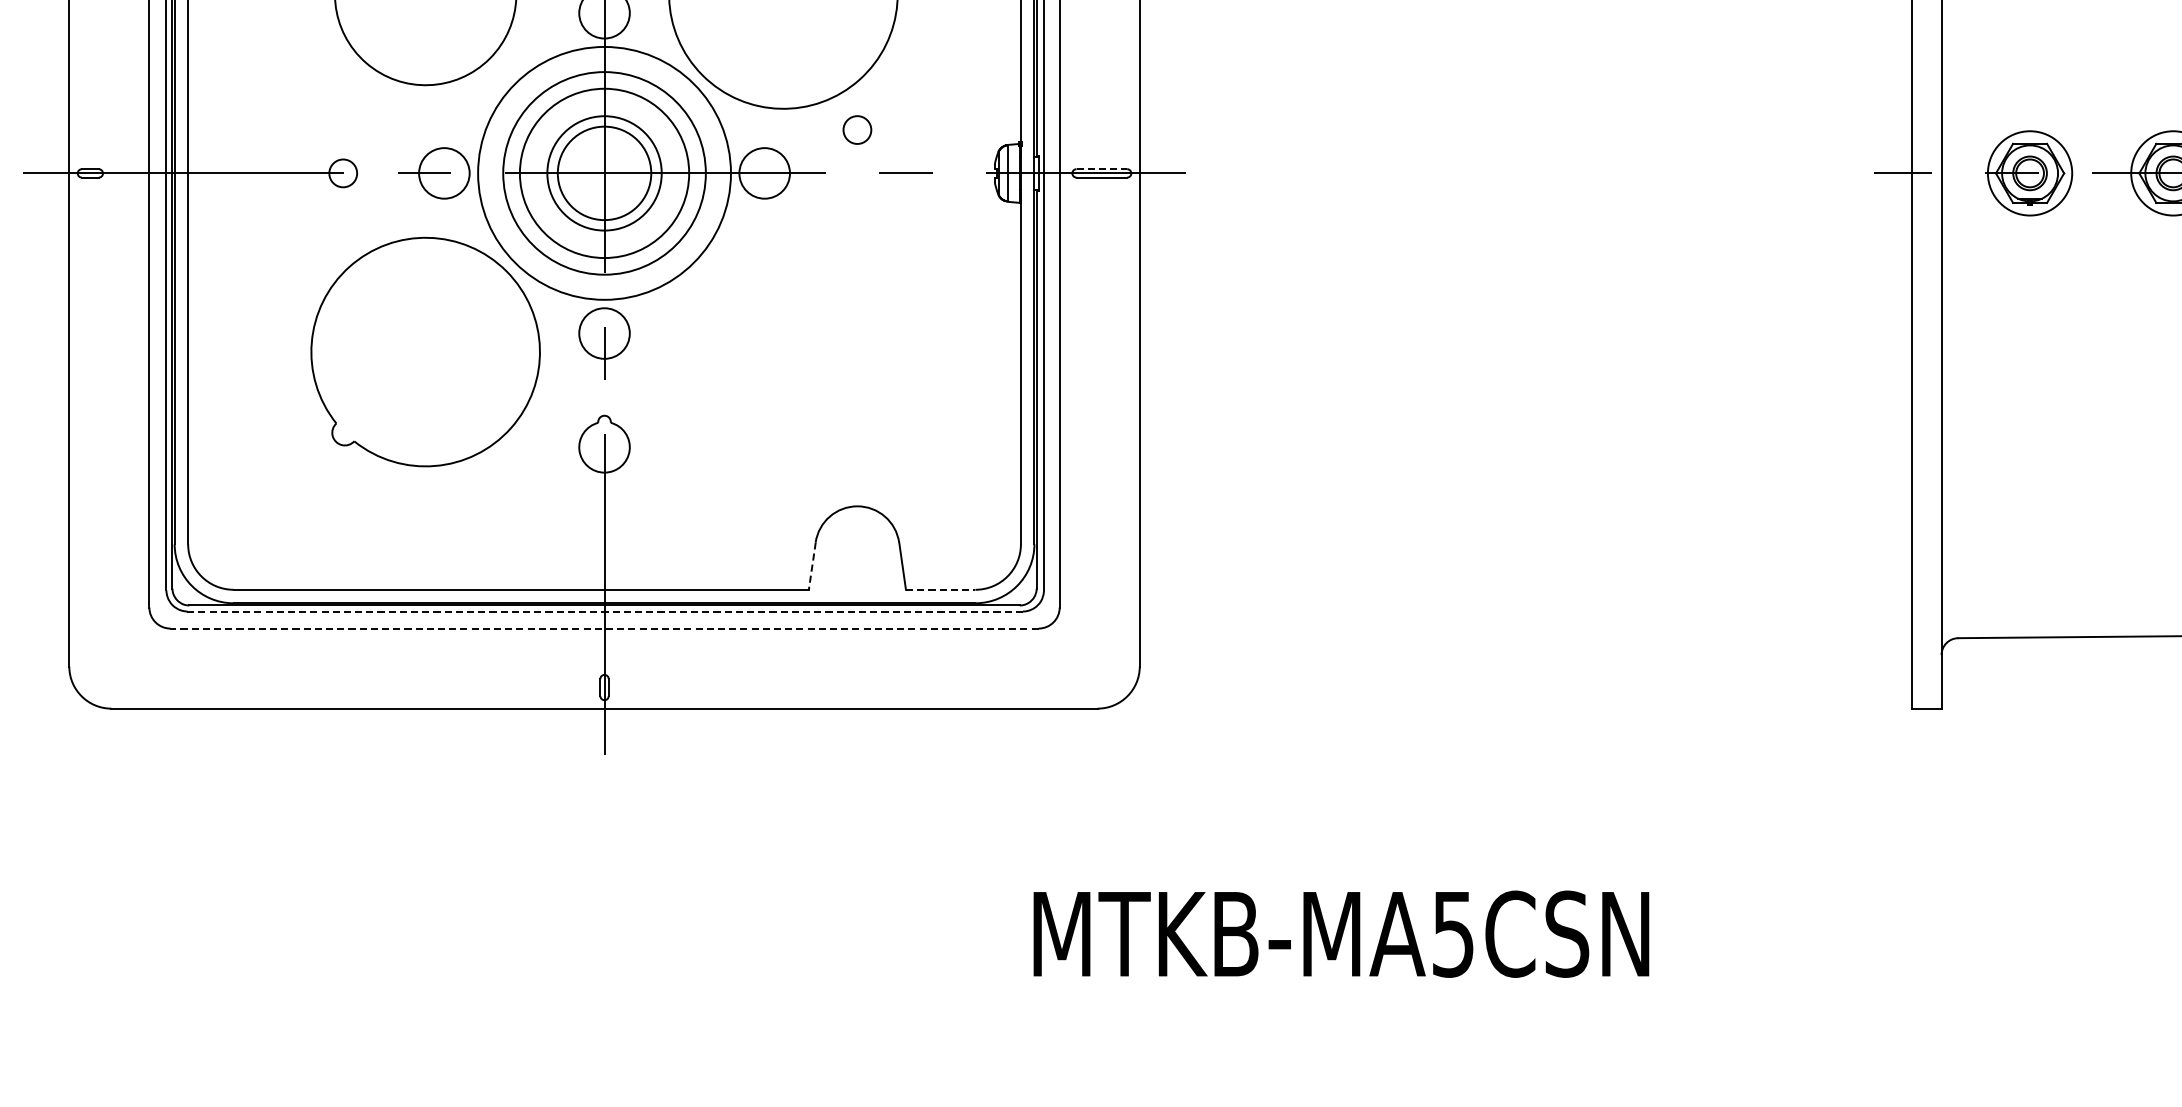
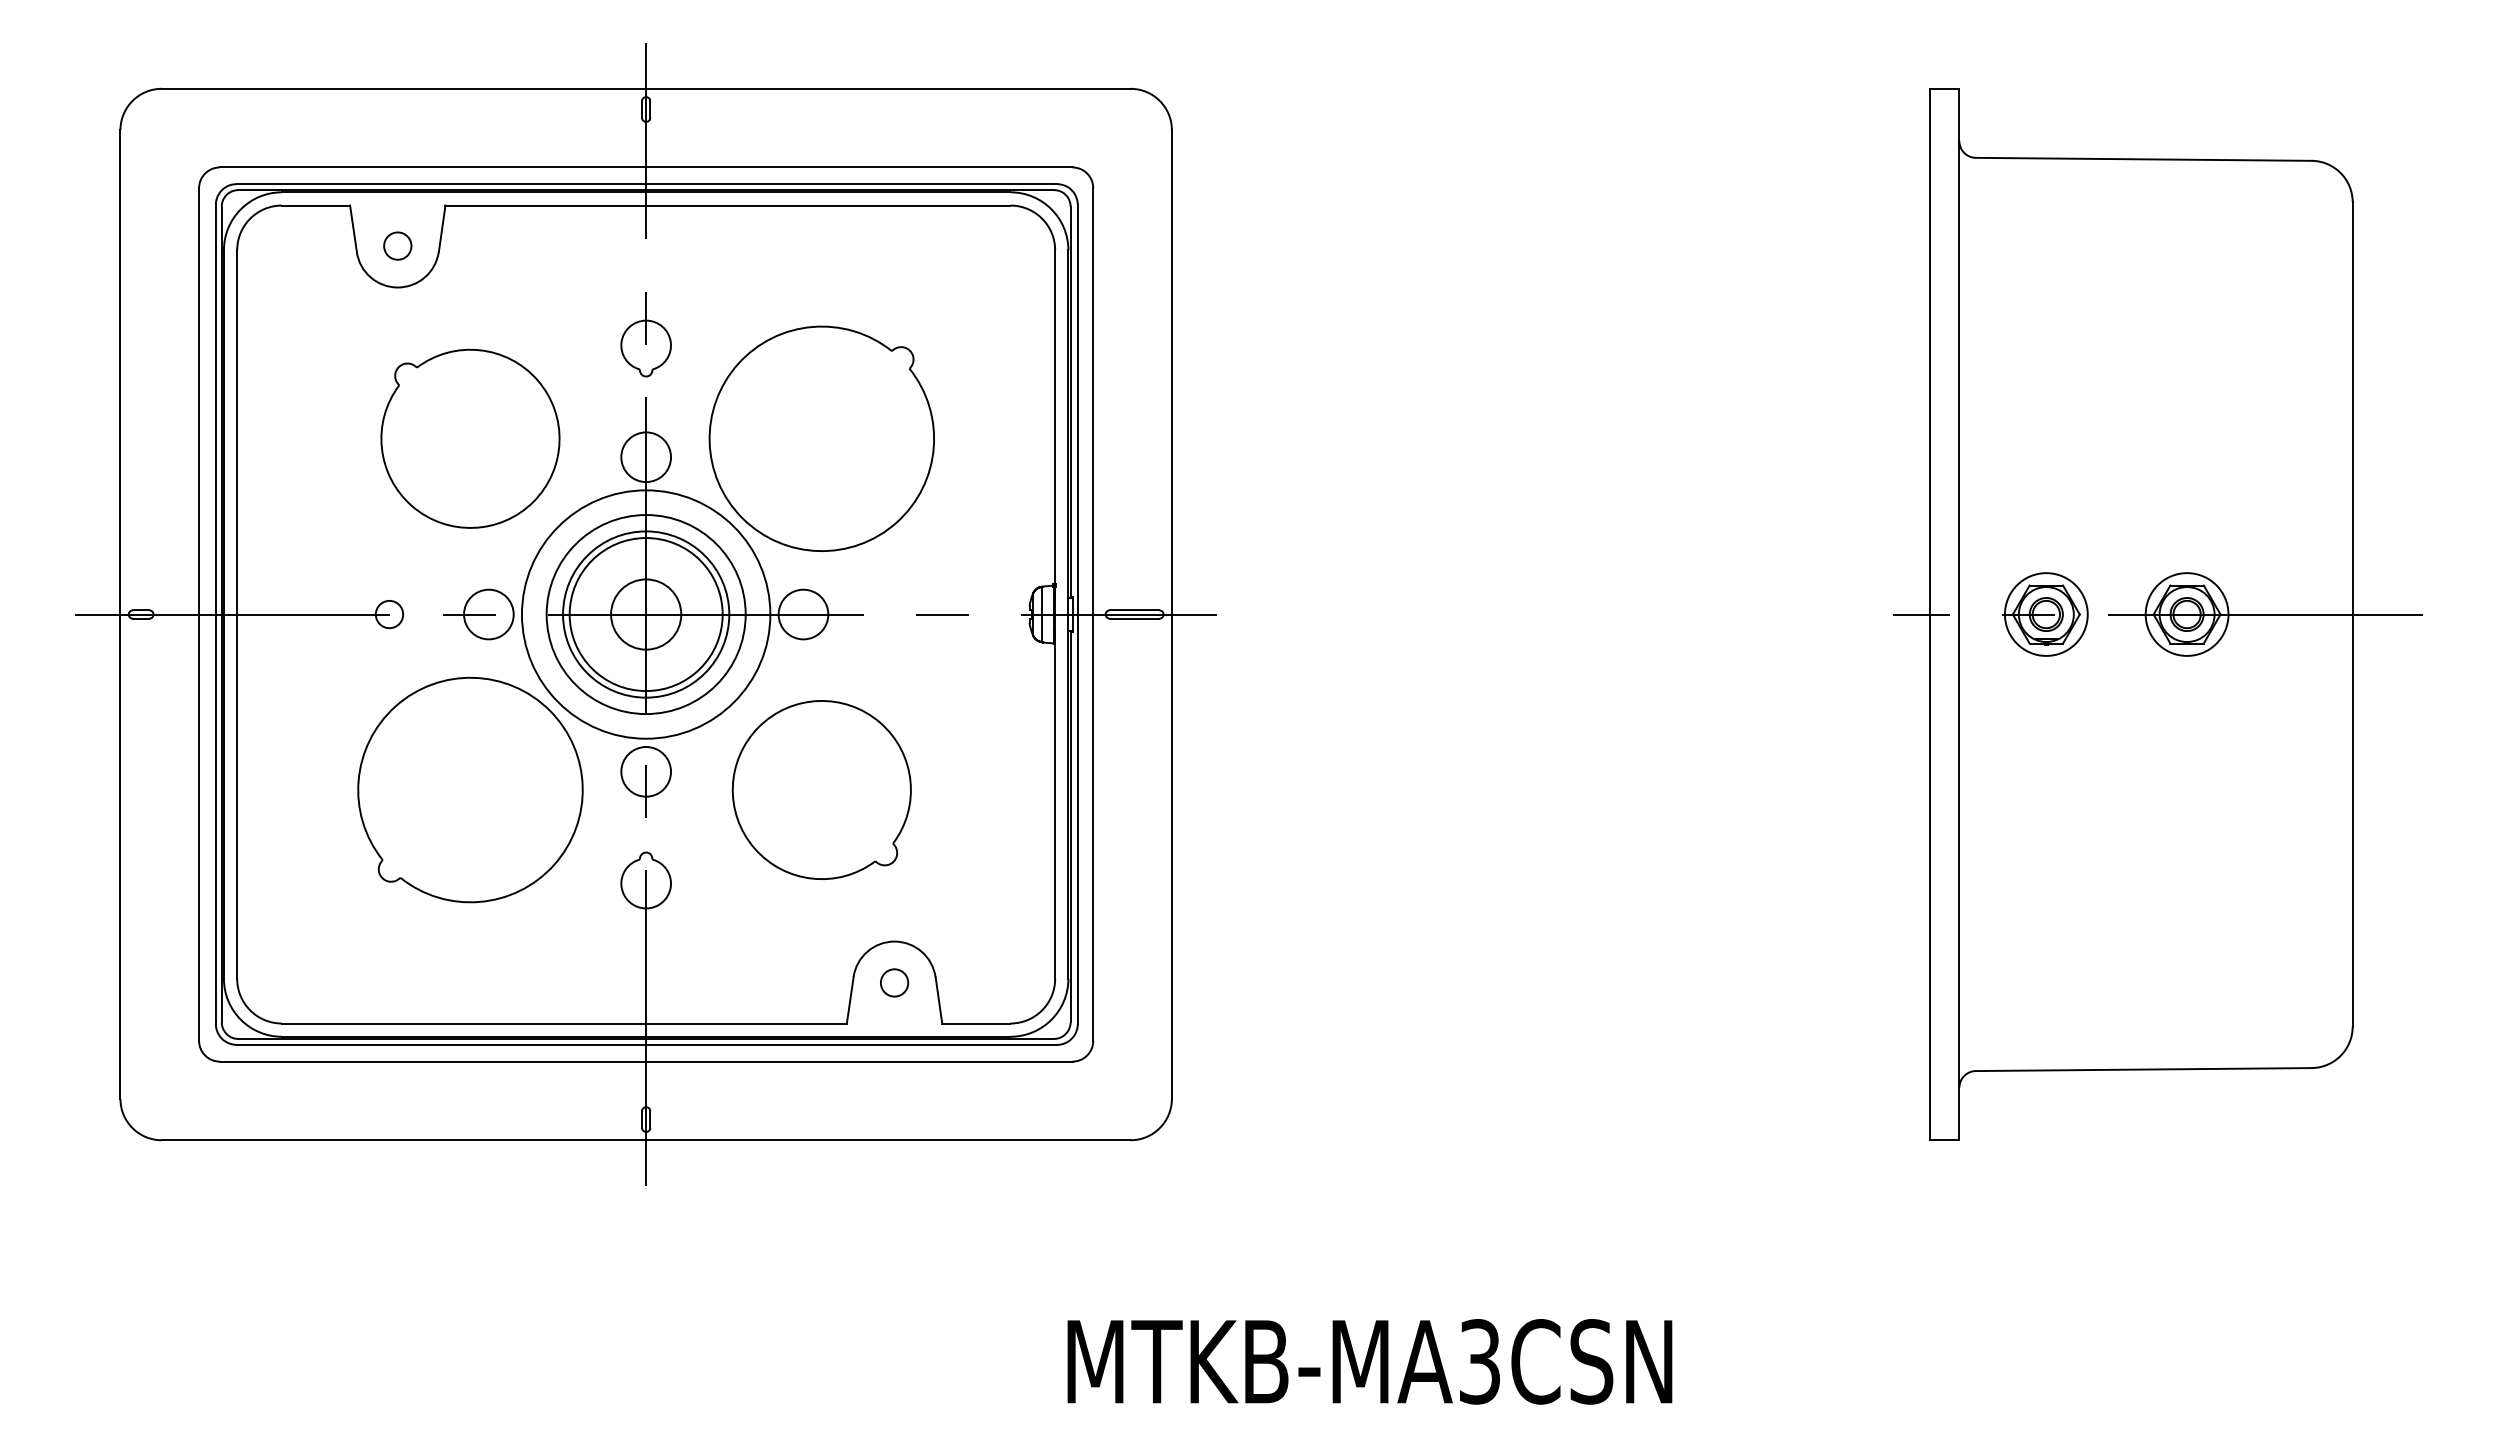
circle: (857, 129) -> (894, 982), moved
line: (1101, 169) -> (1134, 610), dashed -> solid
circle: (603, 173) -> (645, 614), size x1.67
circle: (604, 173) -> (646, 614), size x0.62
part: (783, 351) -> (821, 789), added
line: (812, 566) -> (850, 1000), dashed -> solid
line: (940, 589) -> (976, 1023), dashed -> solid
line: (604, 611) -> (646, 1044), dashed -> solid
line: (603, 628) -> (645, 1061), dashed -> solid
text: (1452, 933) -> (1479, 1361), MTKB-MA5CSN -> MTKB-MA3CSN

